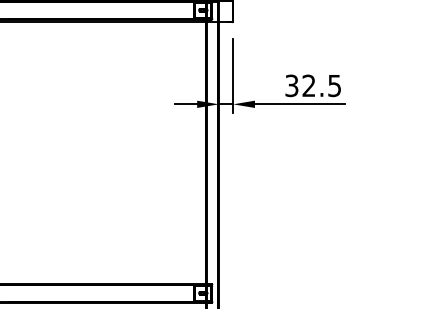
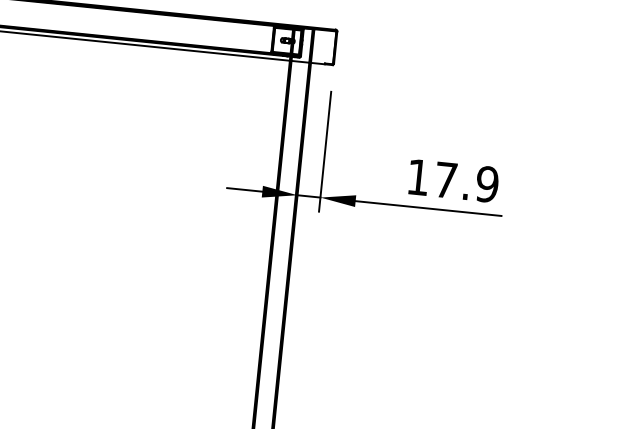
text: (313, 85) -> (453, 180), 32.5 -> 17.9

